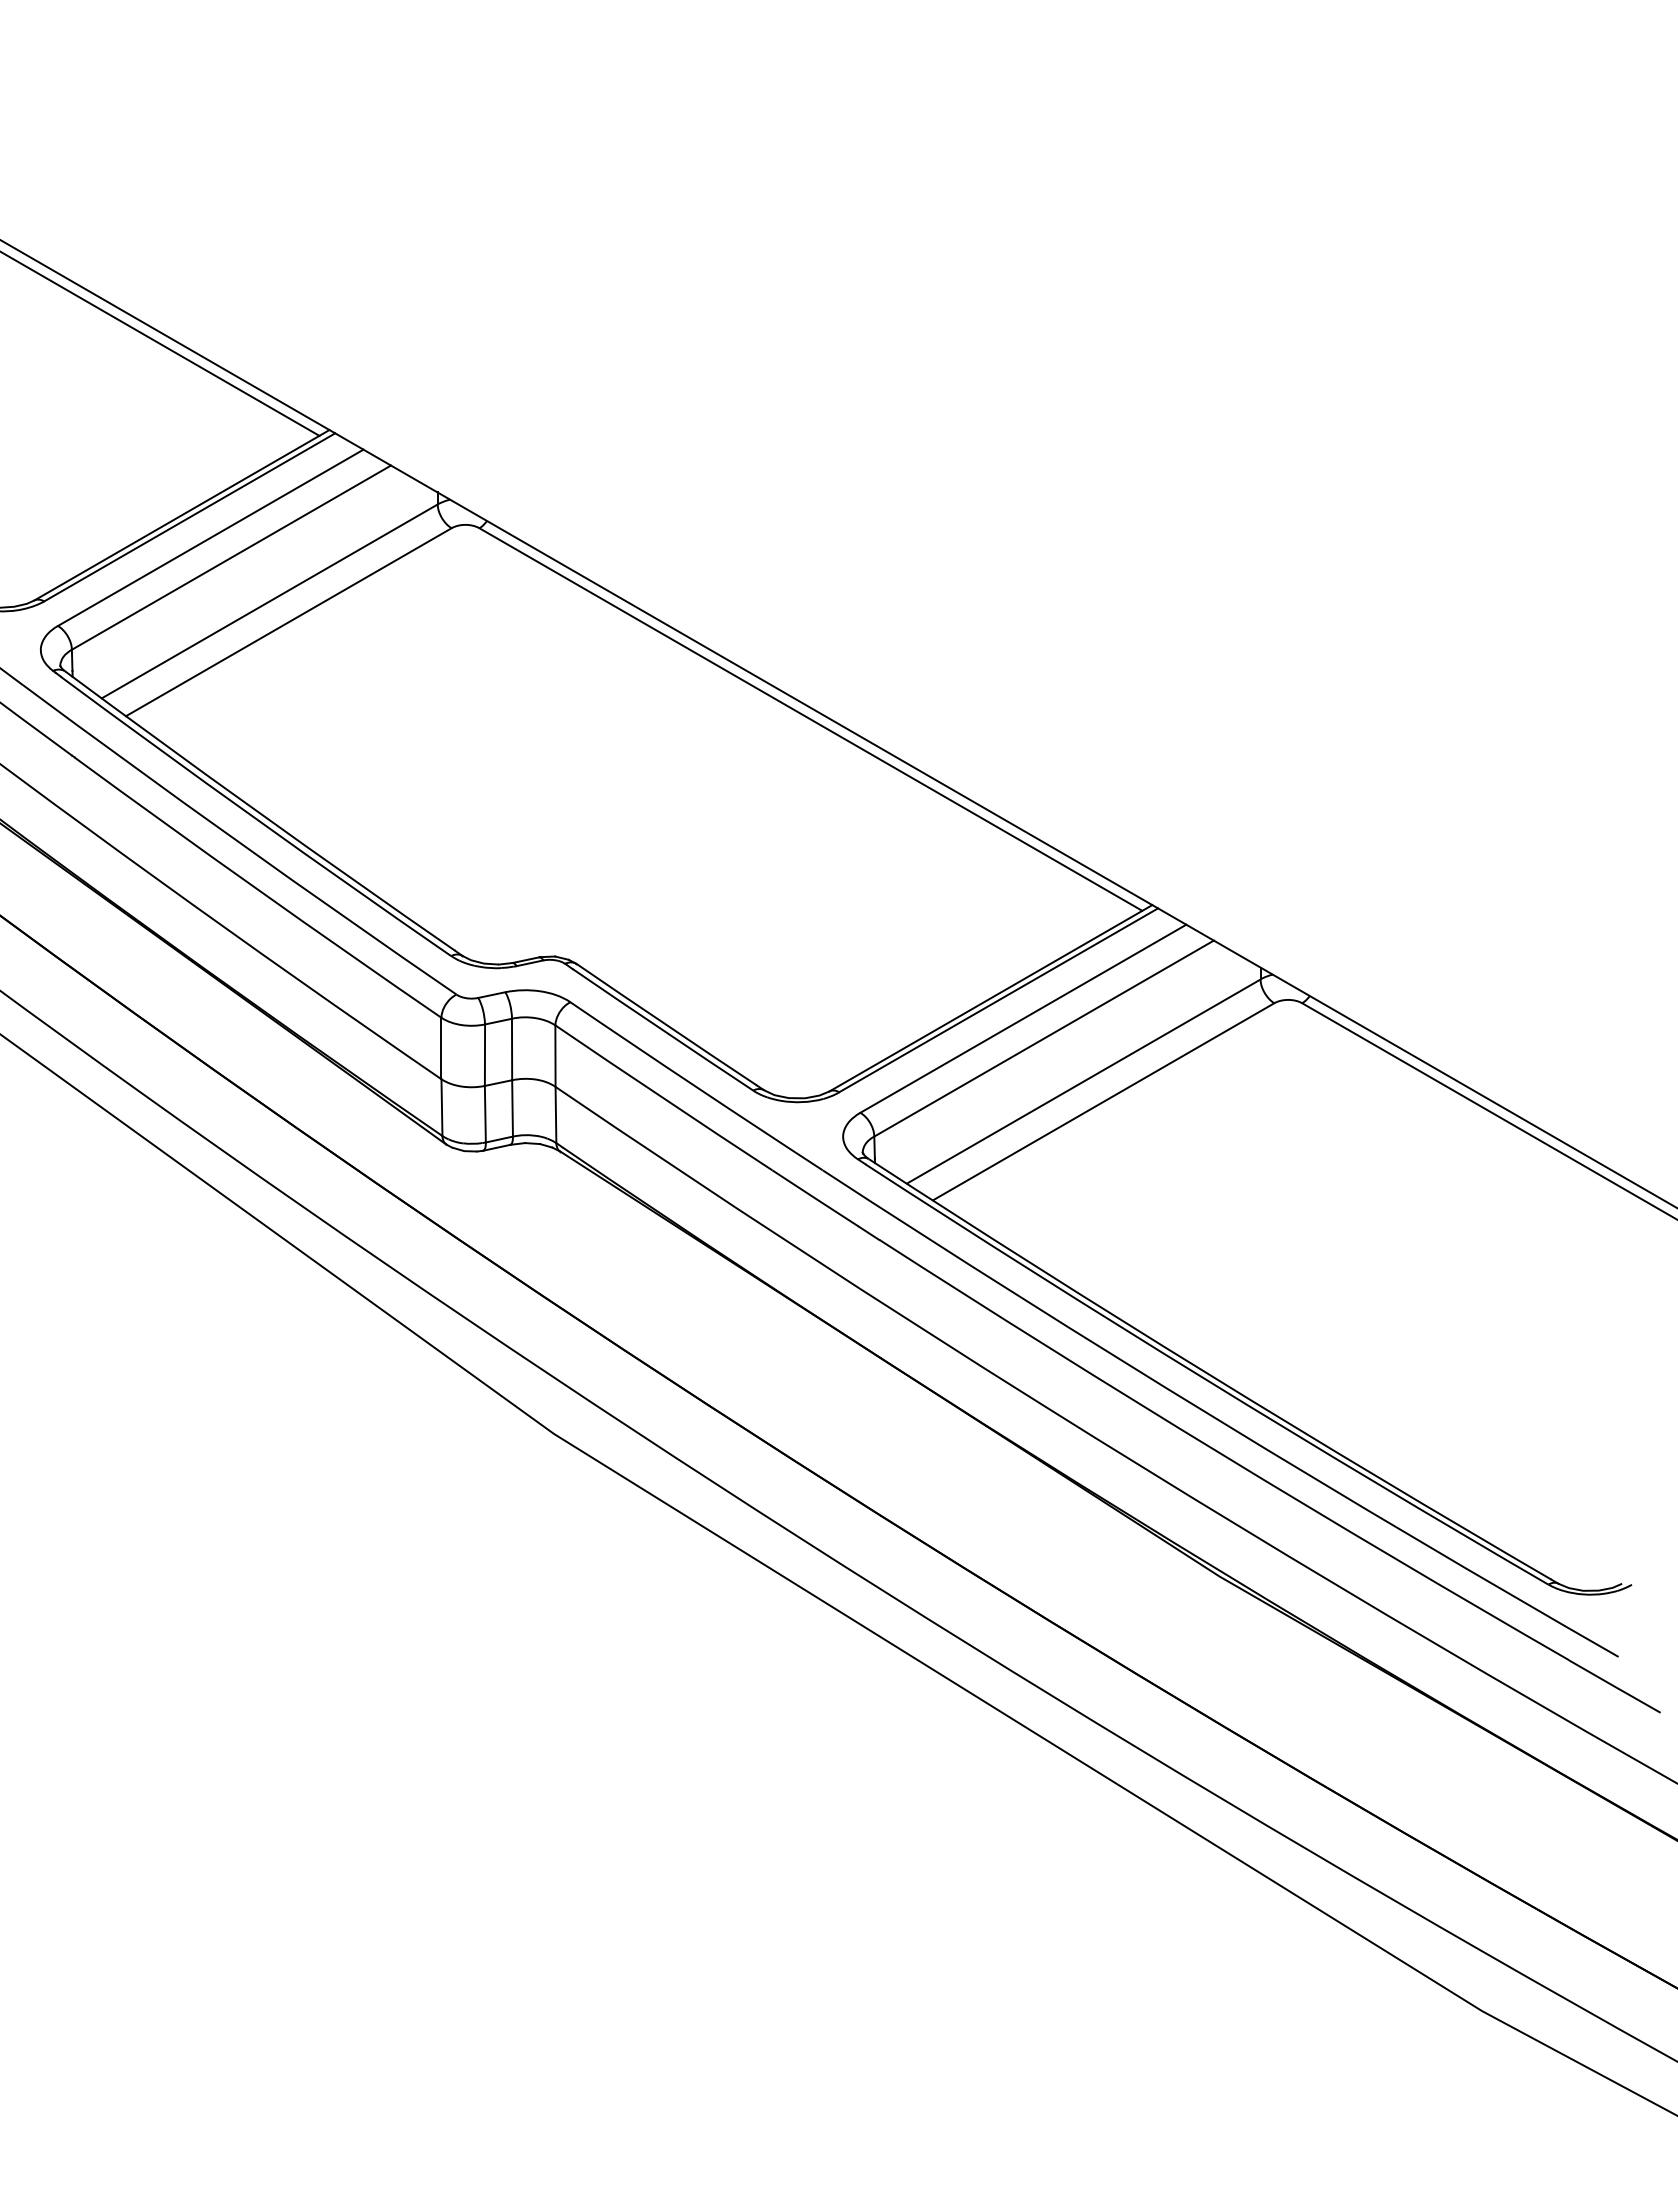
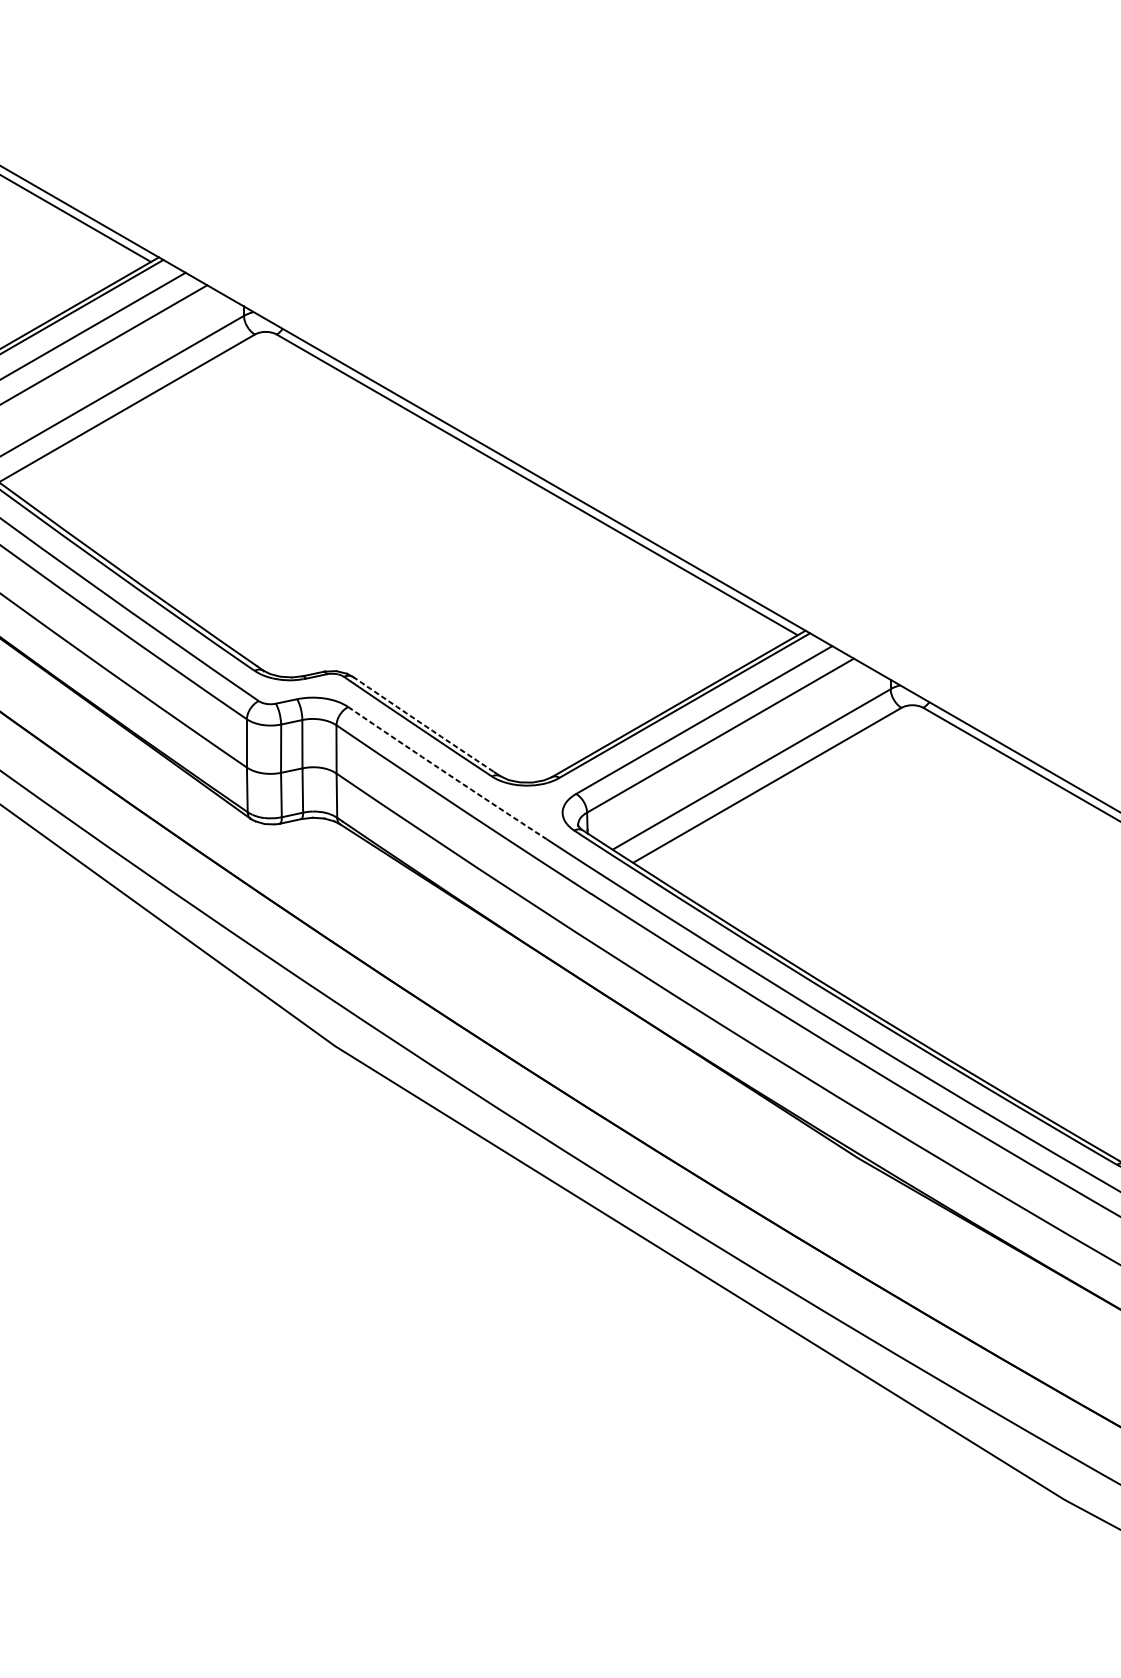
arc: (666, 1024) -> (423, 724), solid -> dashed
arc: (696, 1086) -> (447, 773), solid -> dashed

